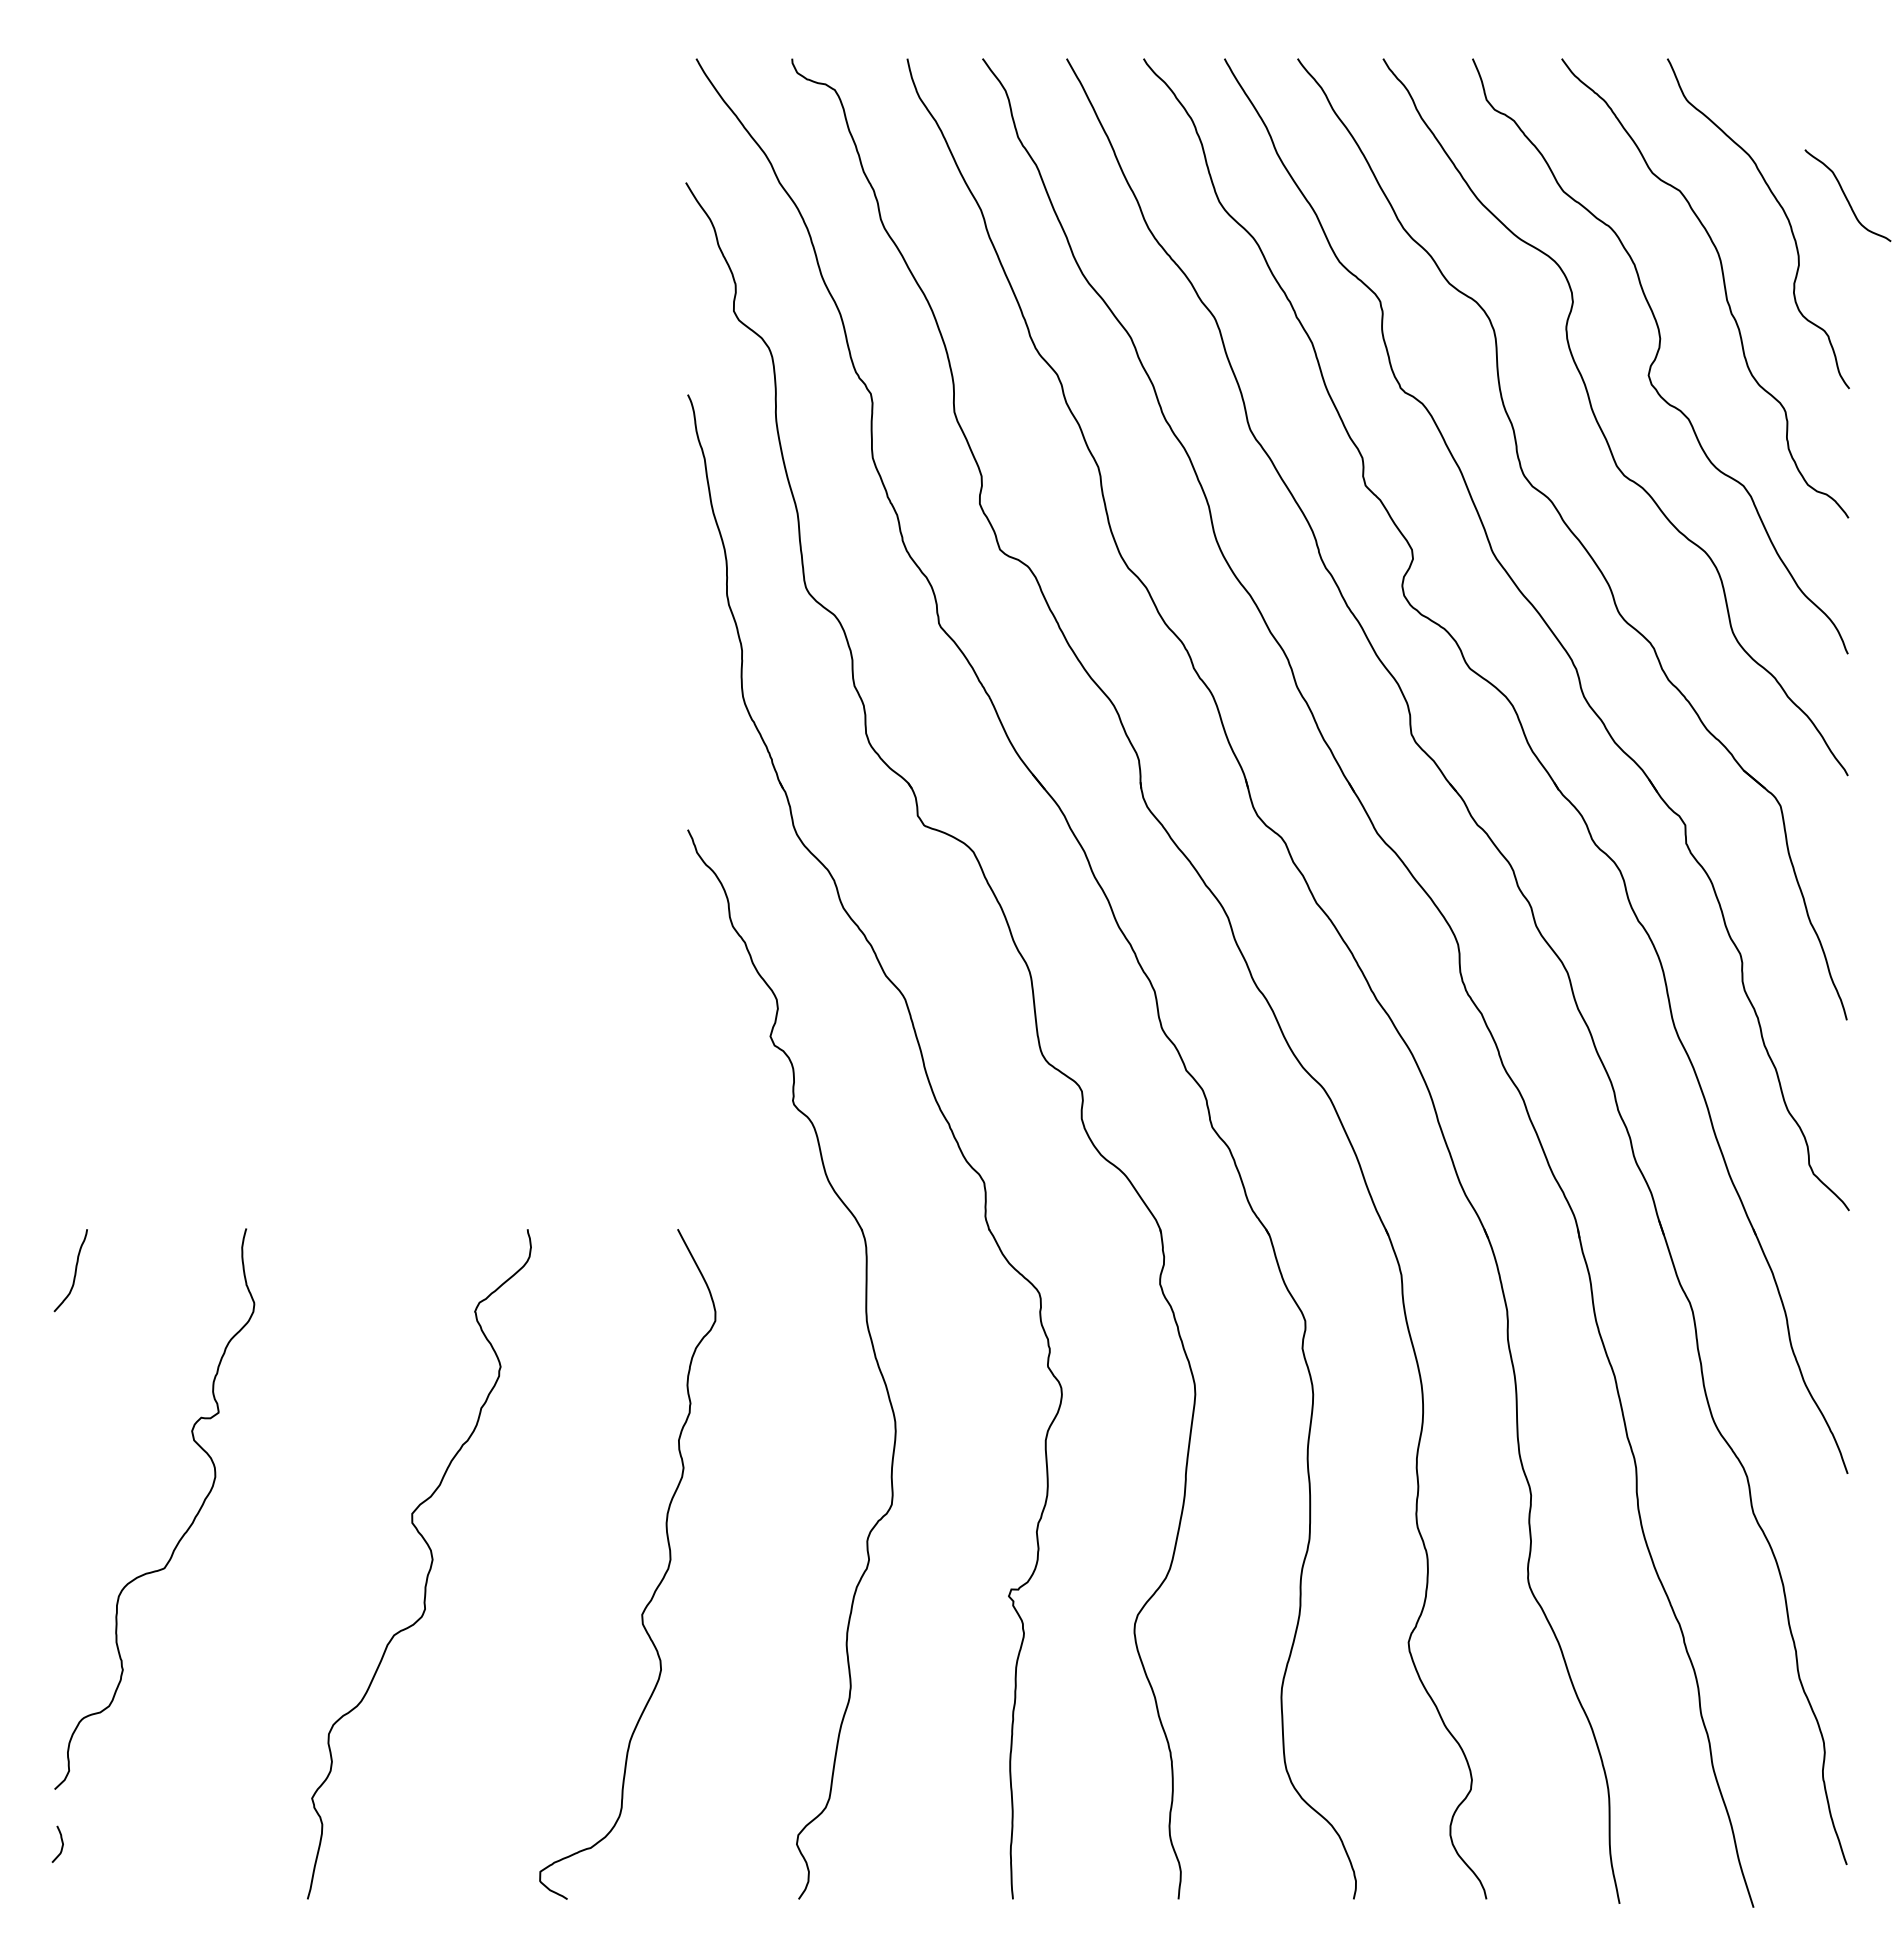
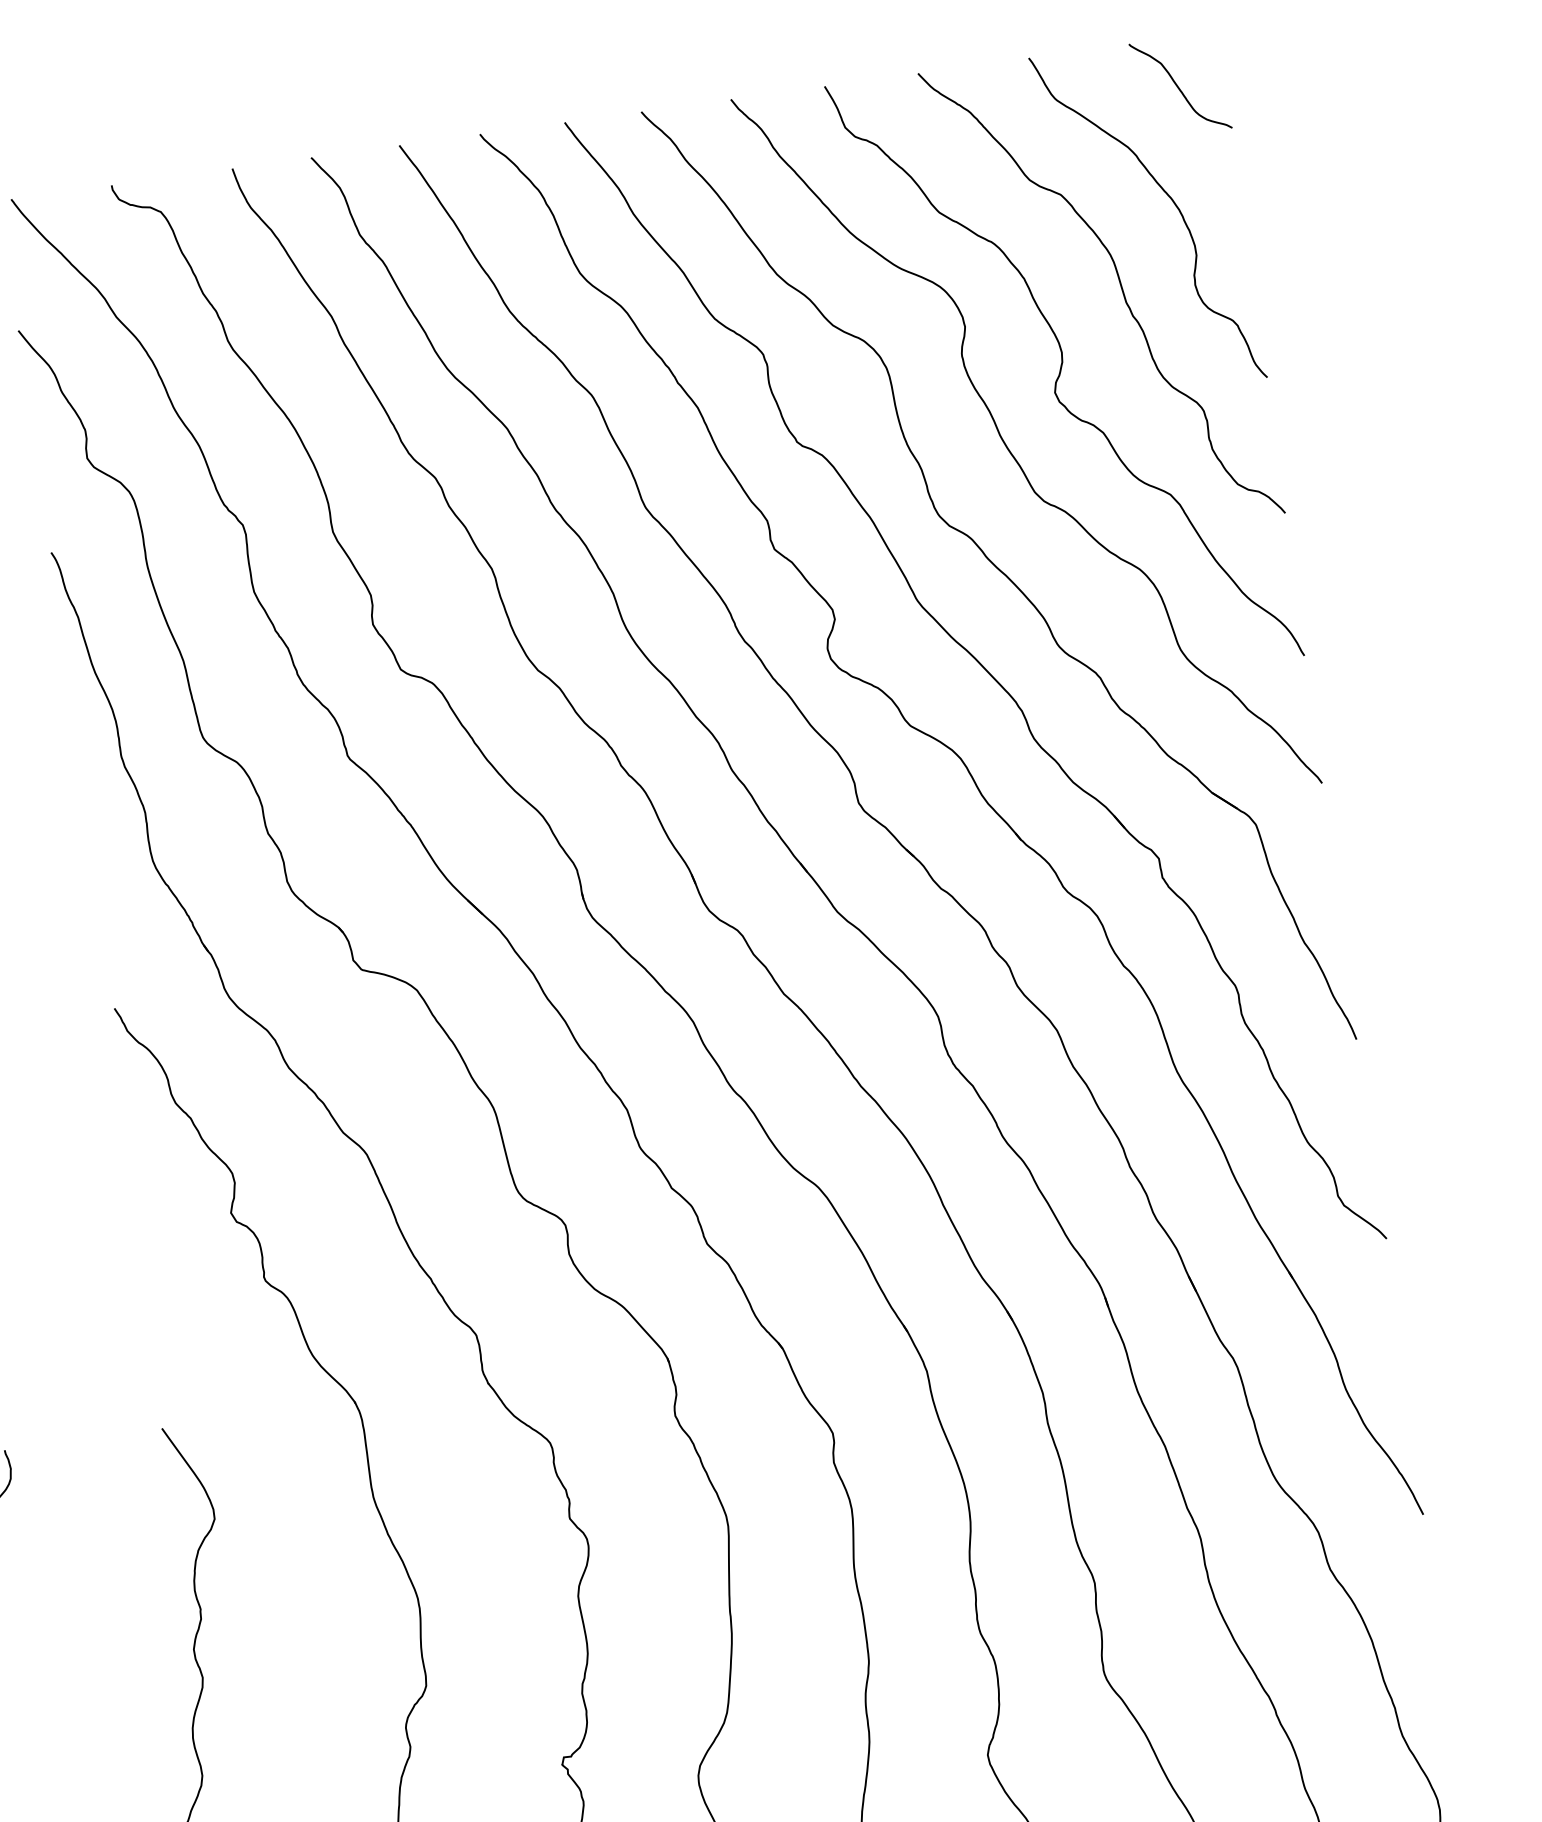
curve: (1846, 195) -> (1178, 86), moved

